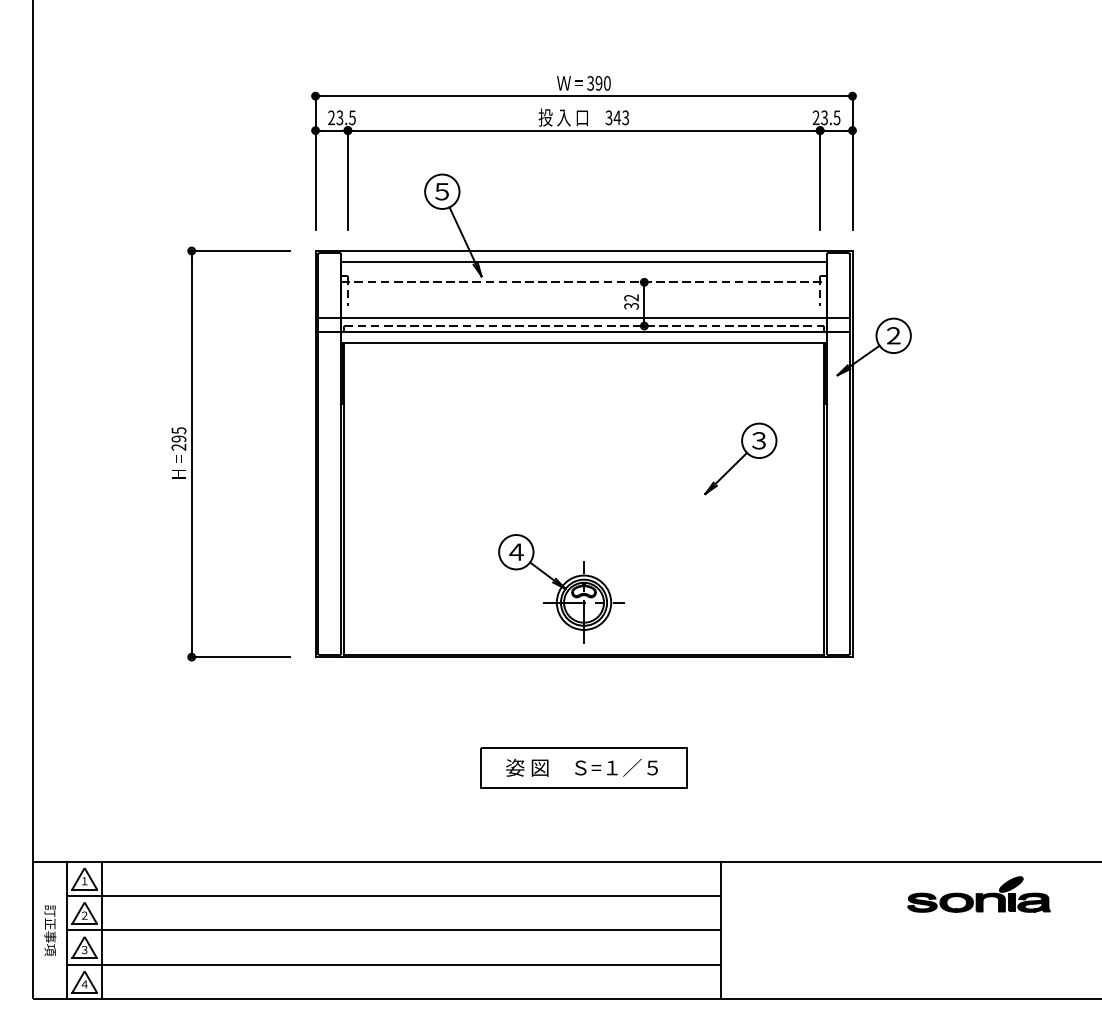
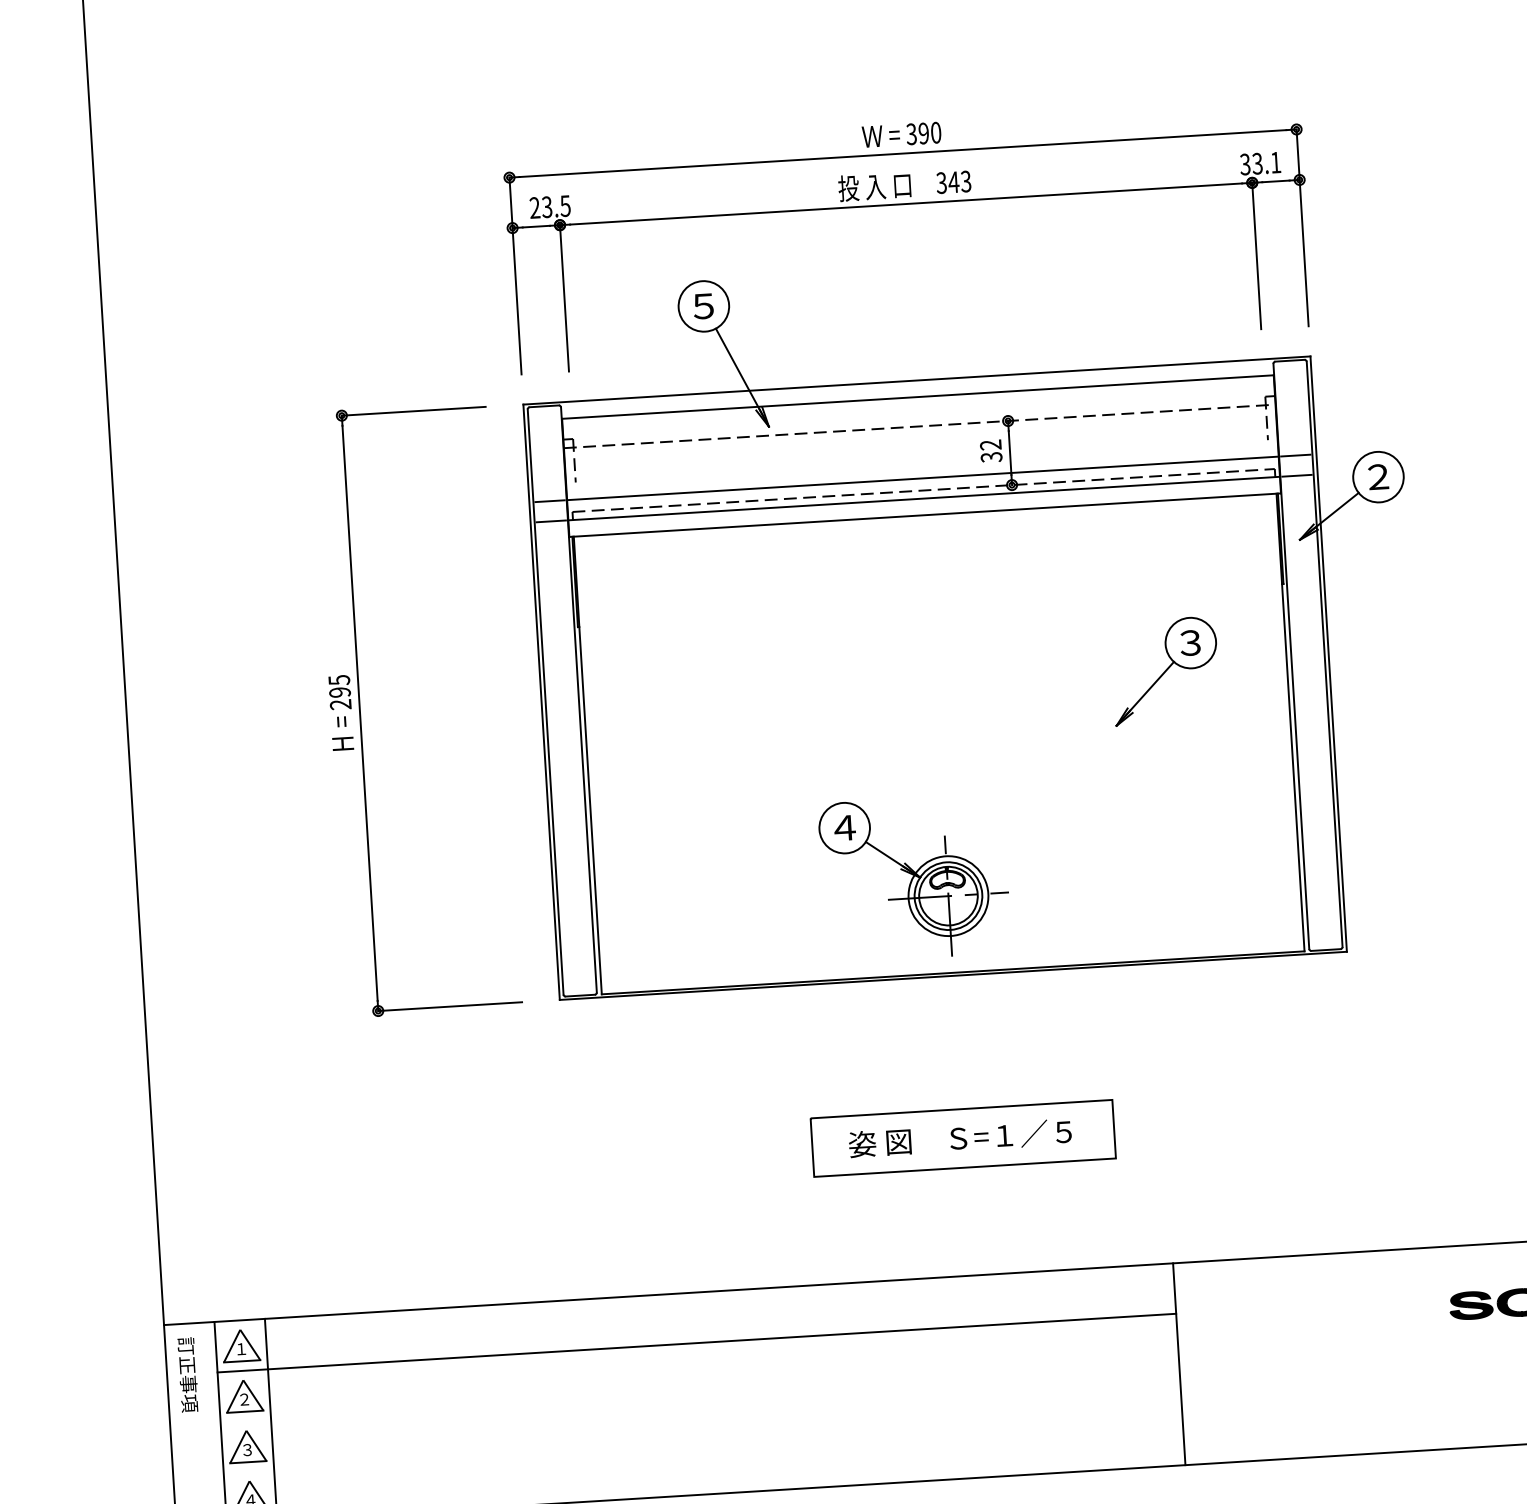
text: (826, 117) -> (1260, 163), 23.5 -> 33.1
text: (50, 930) -> (188, 1374), moved
line: (394, 930) -> (700, 1393), removed
line: (394, 964) -> (703, 1443), removed

